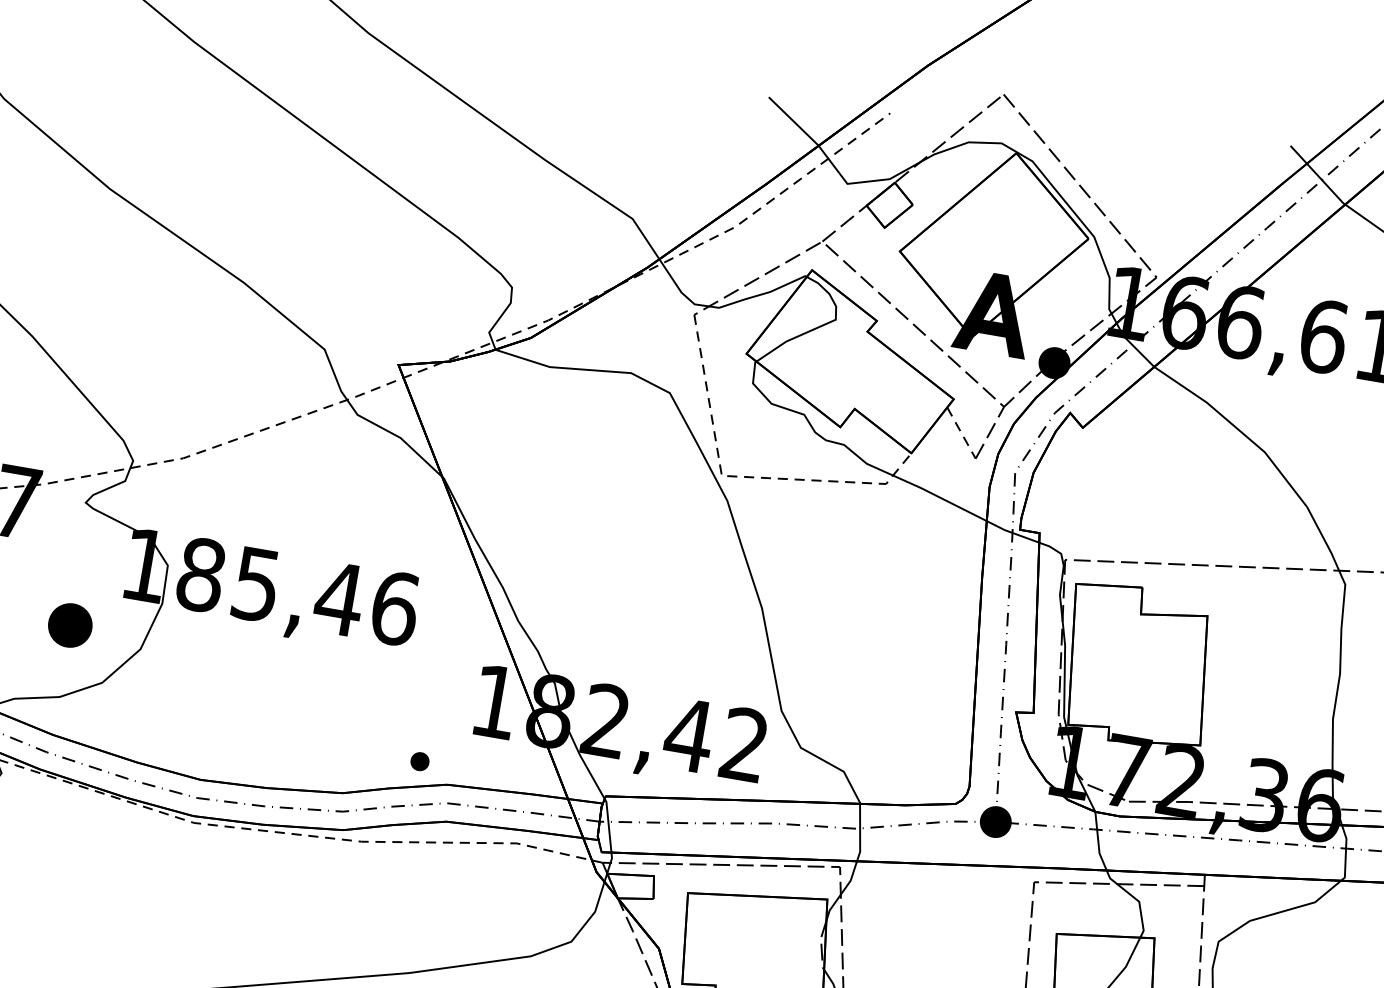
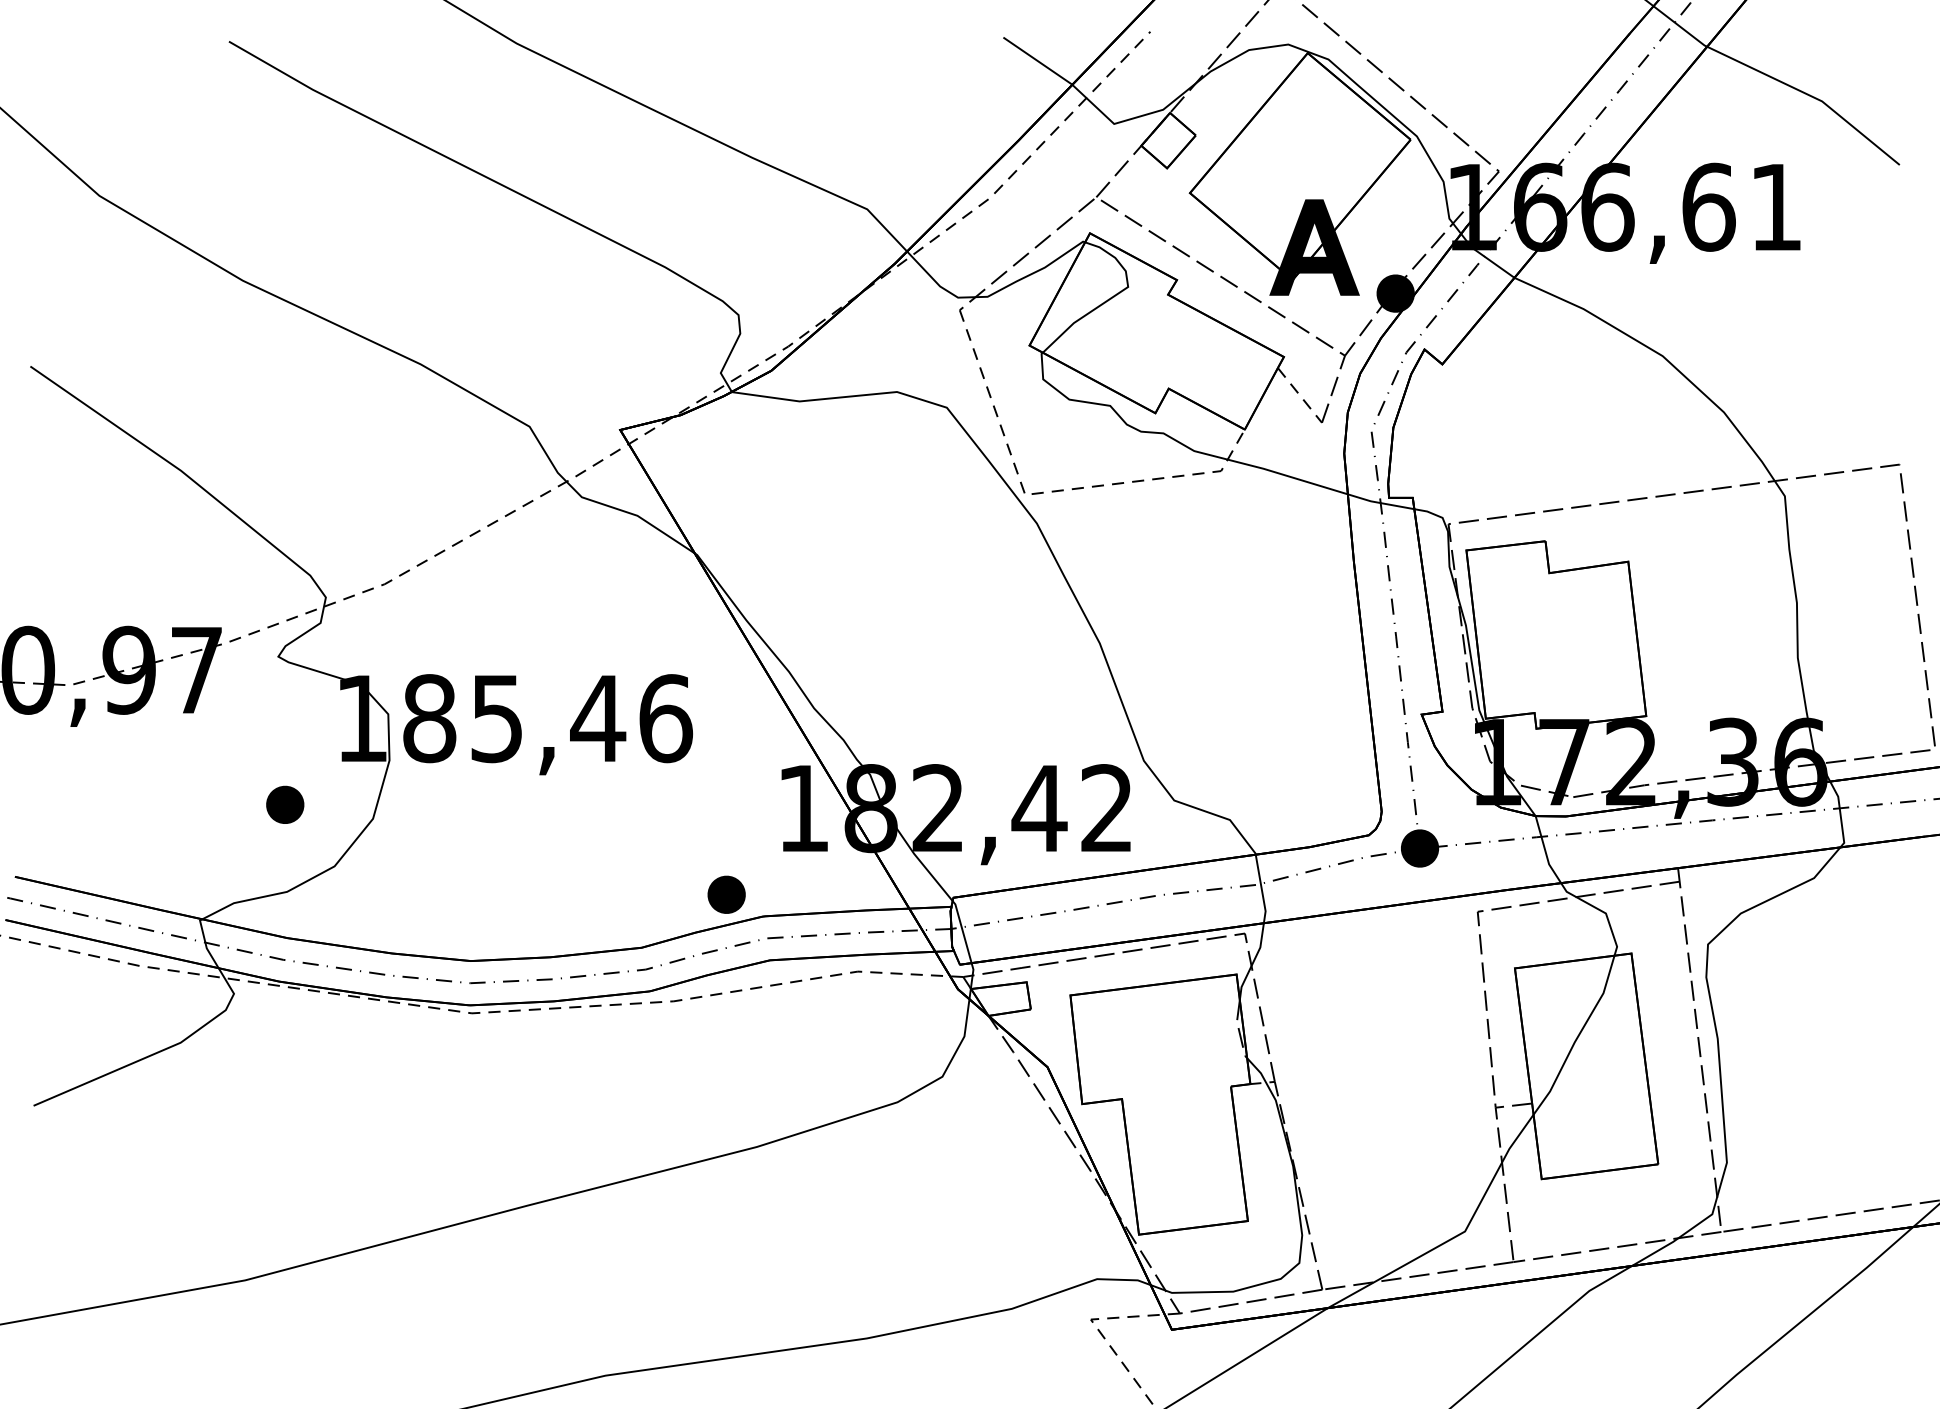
part: (70, 625) -> (285, 804), size x0.71
part: (419, 761) -> (726, 894), size x1.67

